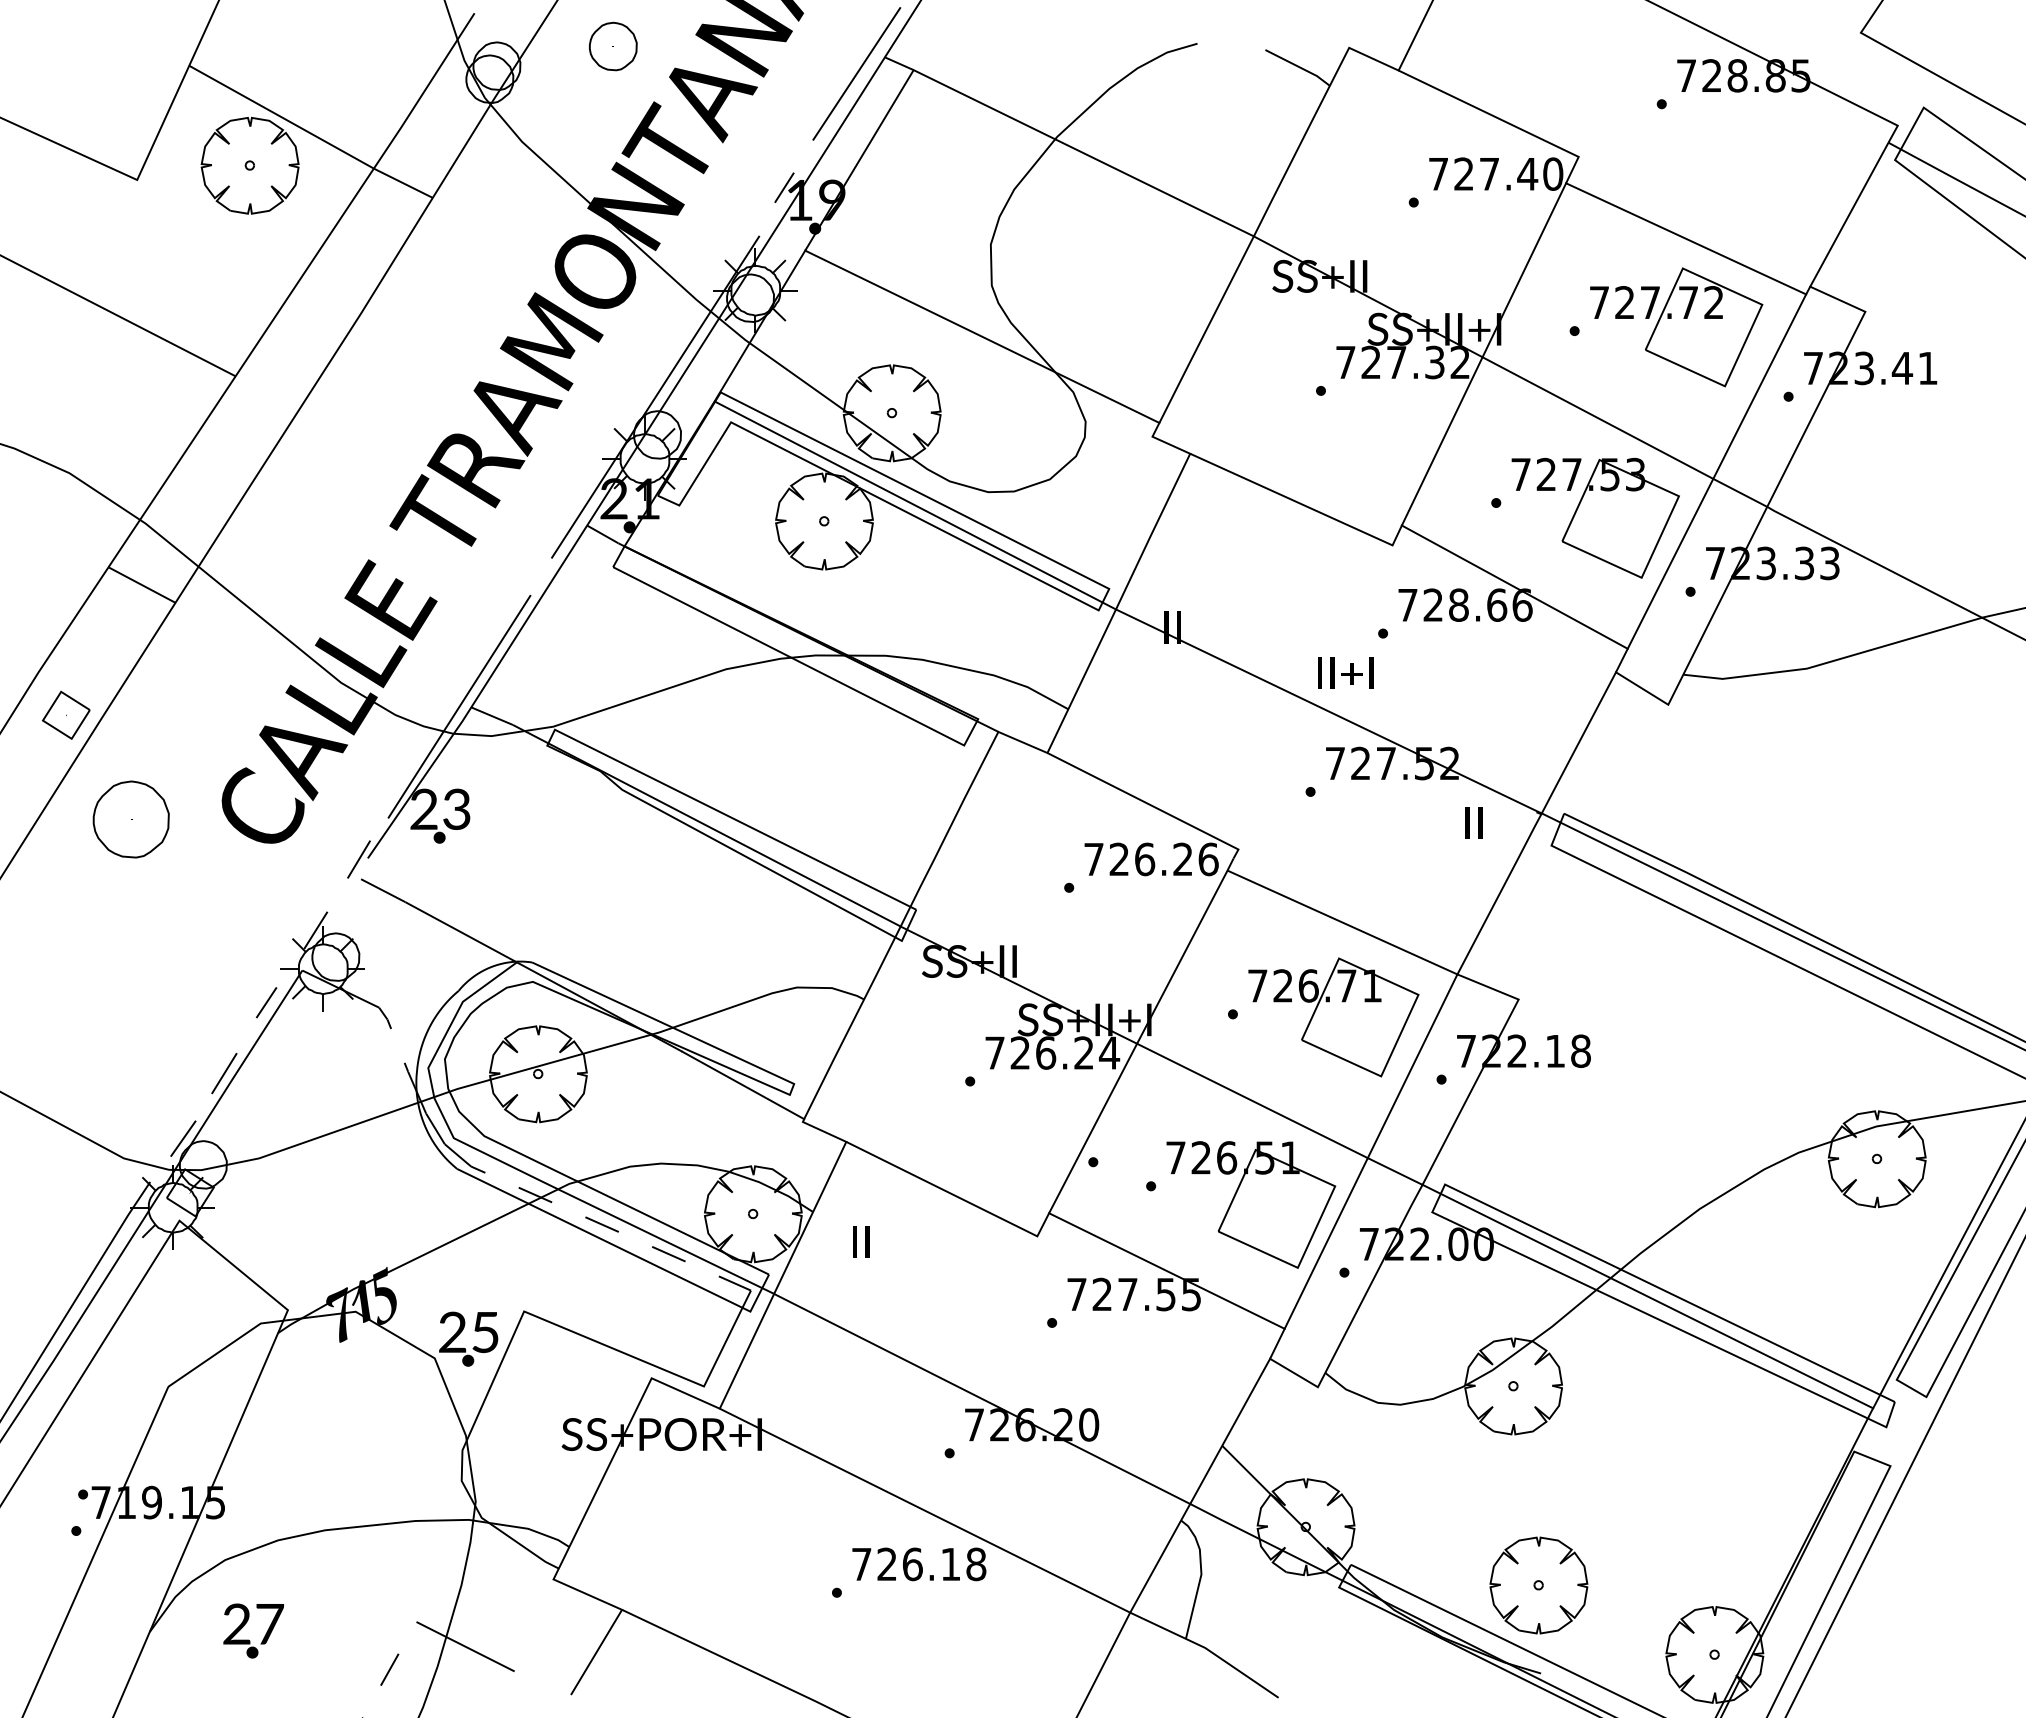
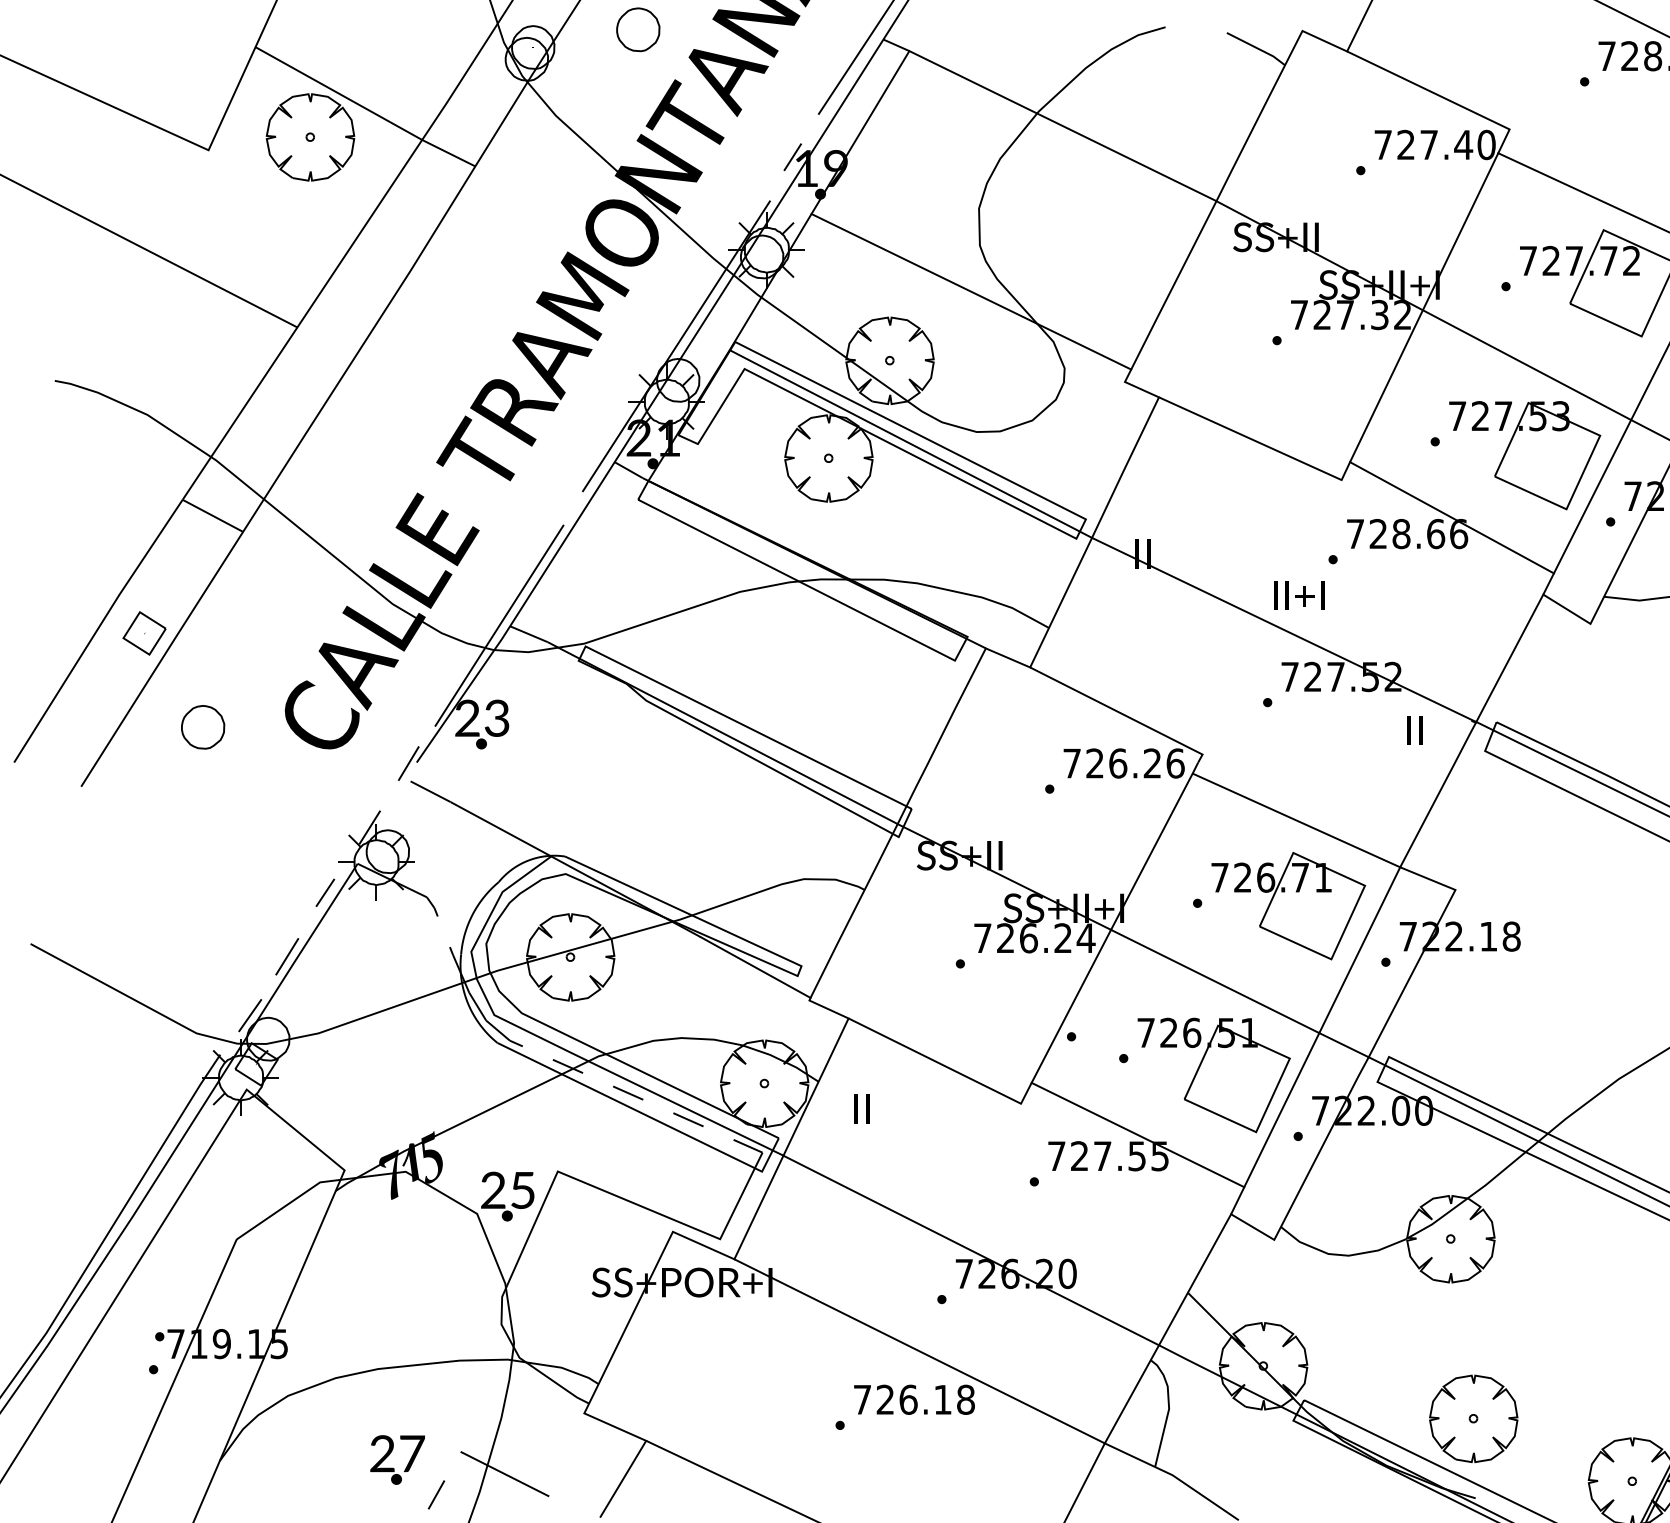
part: (130, 818) -> (202, 726), size x0.62
part: (244, 1626) -> (389, 1455), moved

